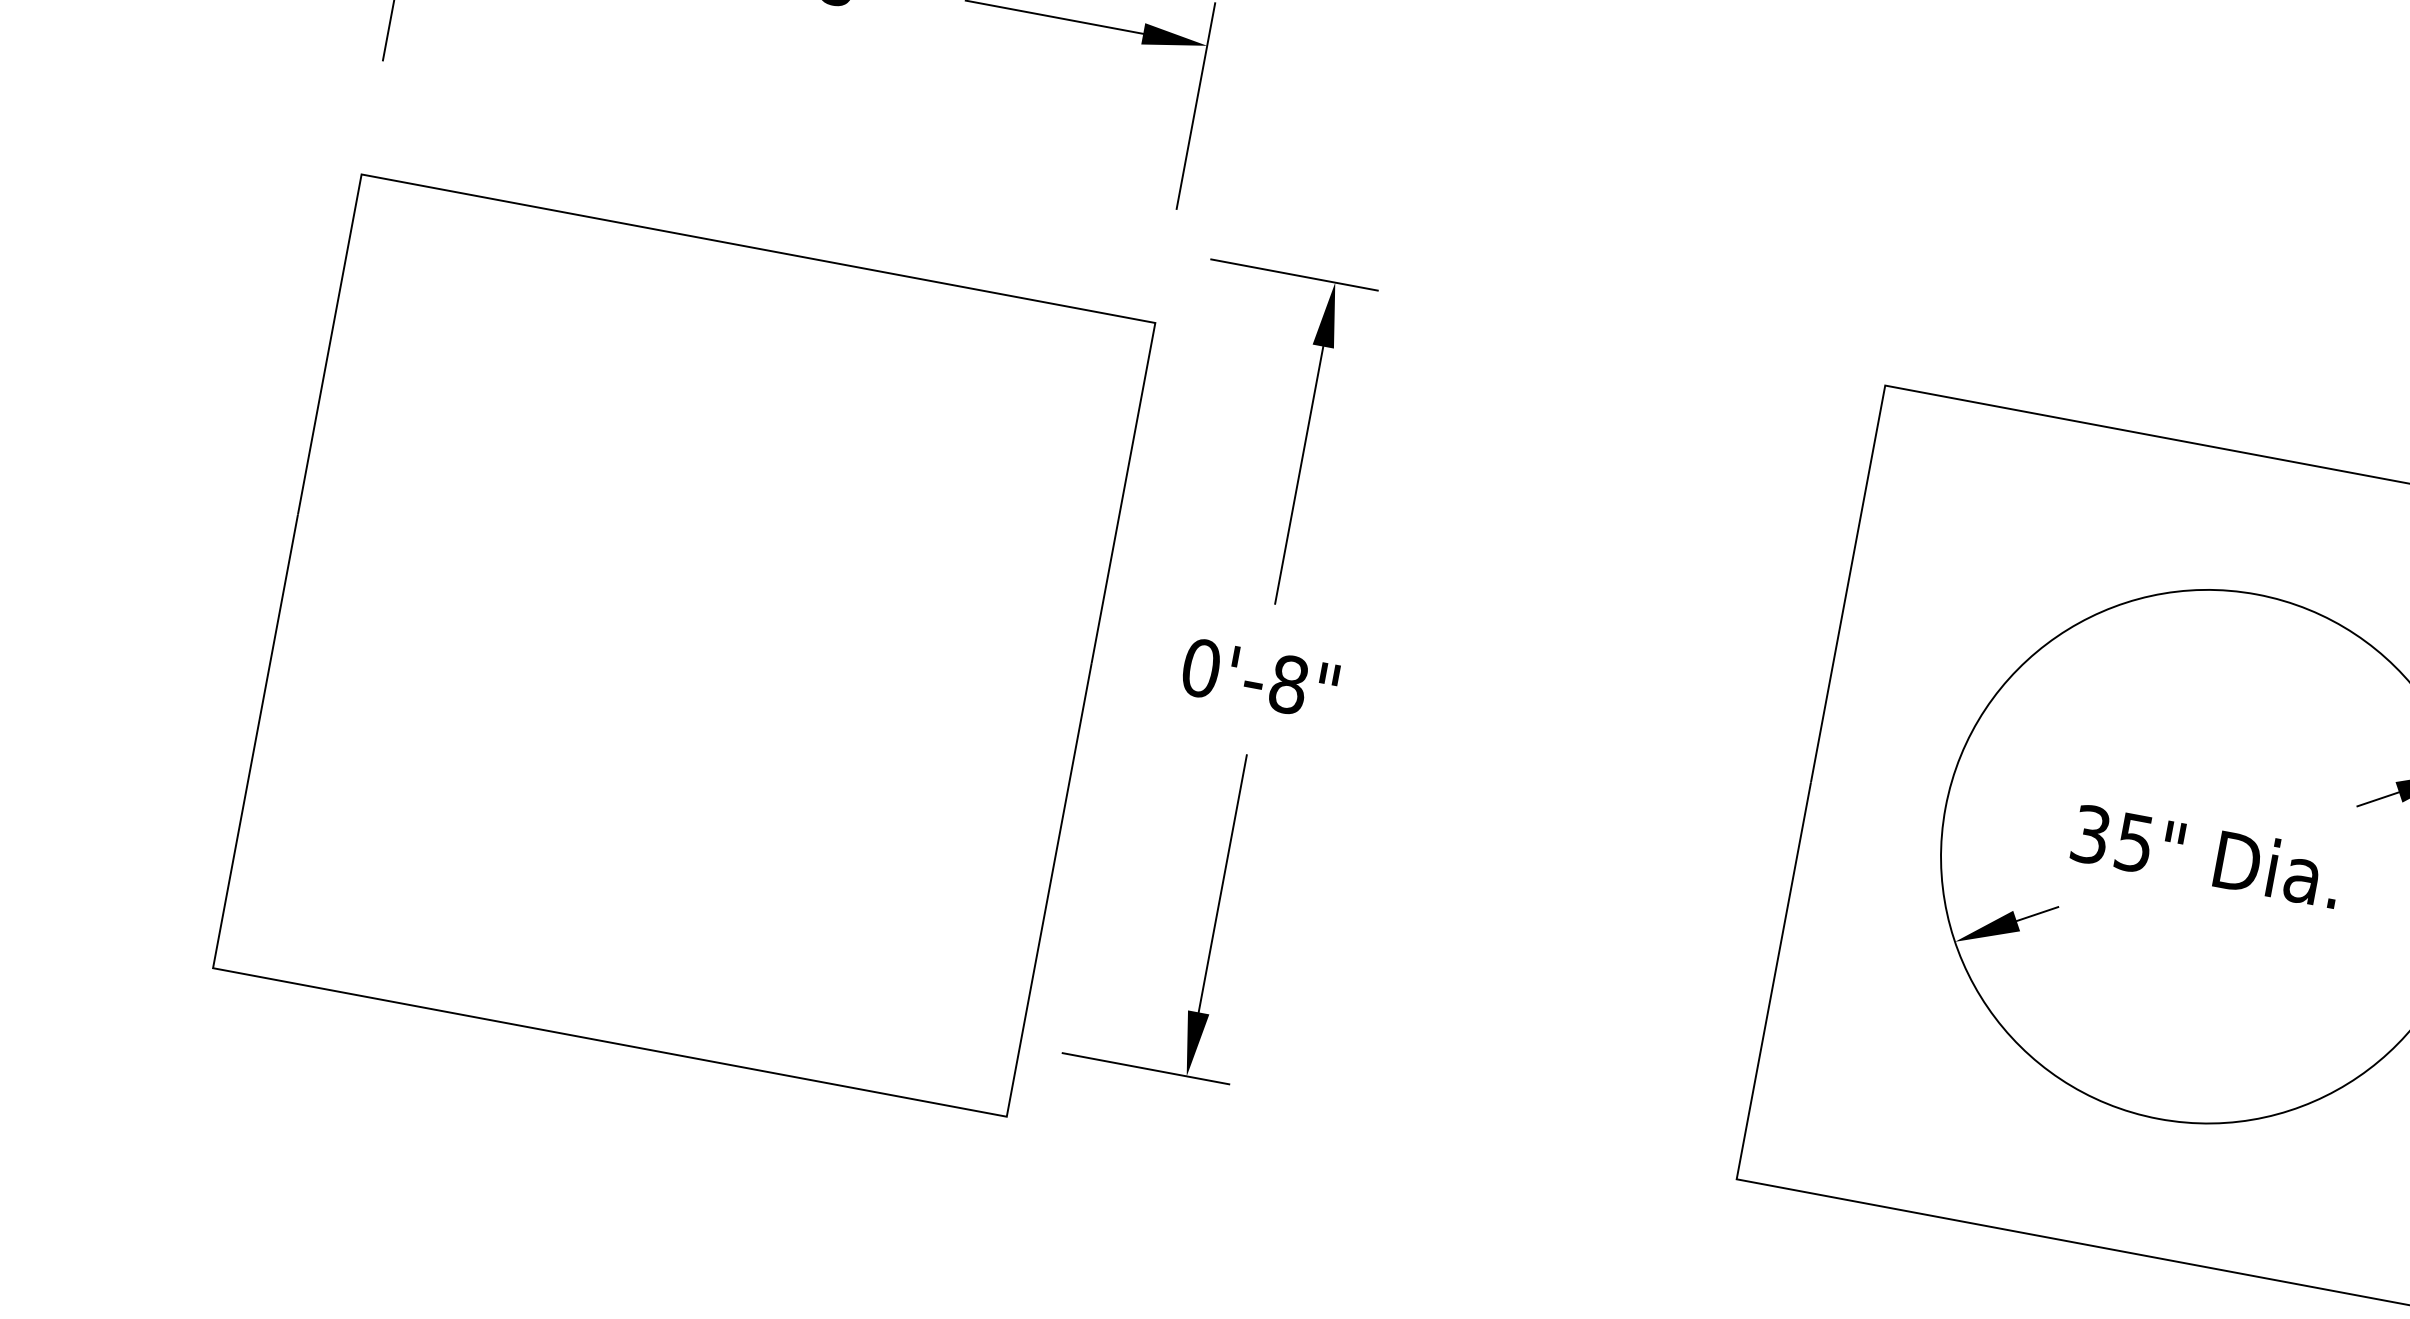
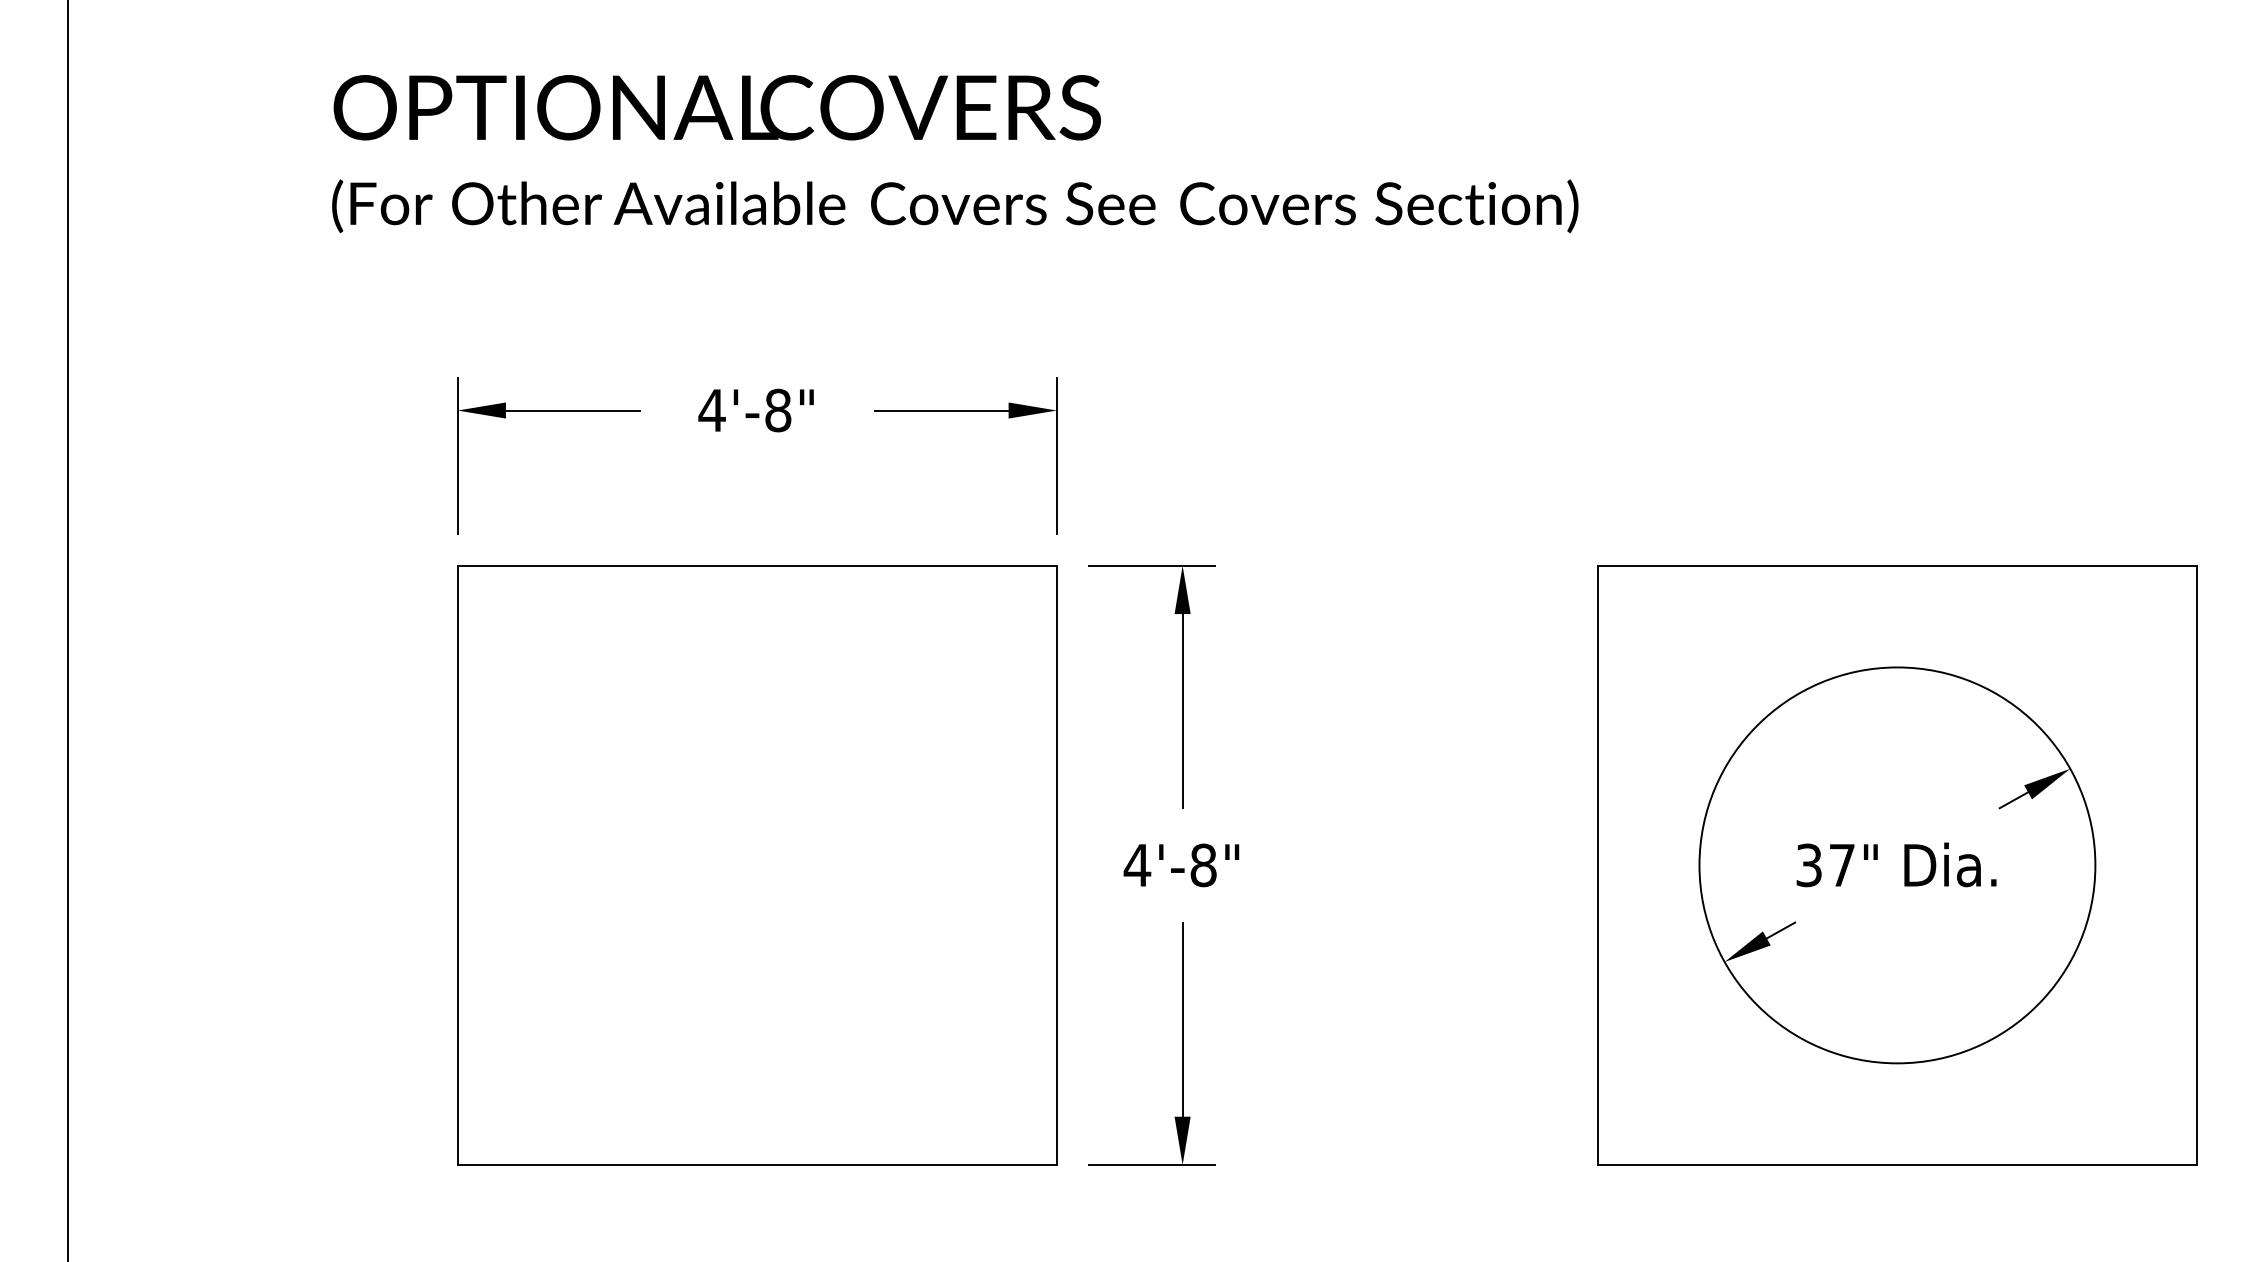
part: (684, 645) -> (757, 865), moved
text: (1201, 668) -> (1137, 865), 0'-8" -> 4'-8"
text: (2133, 842) -> (1841, 865), 35" -> 37"

